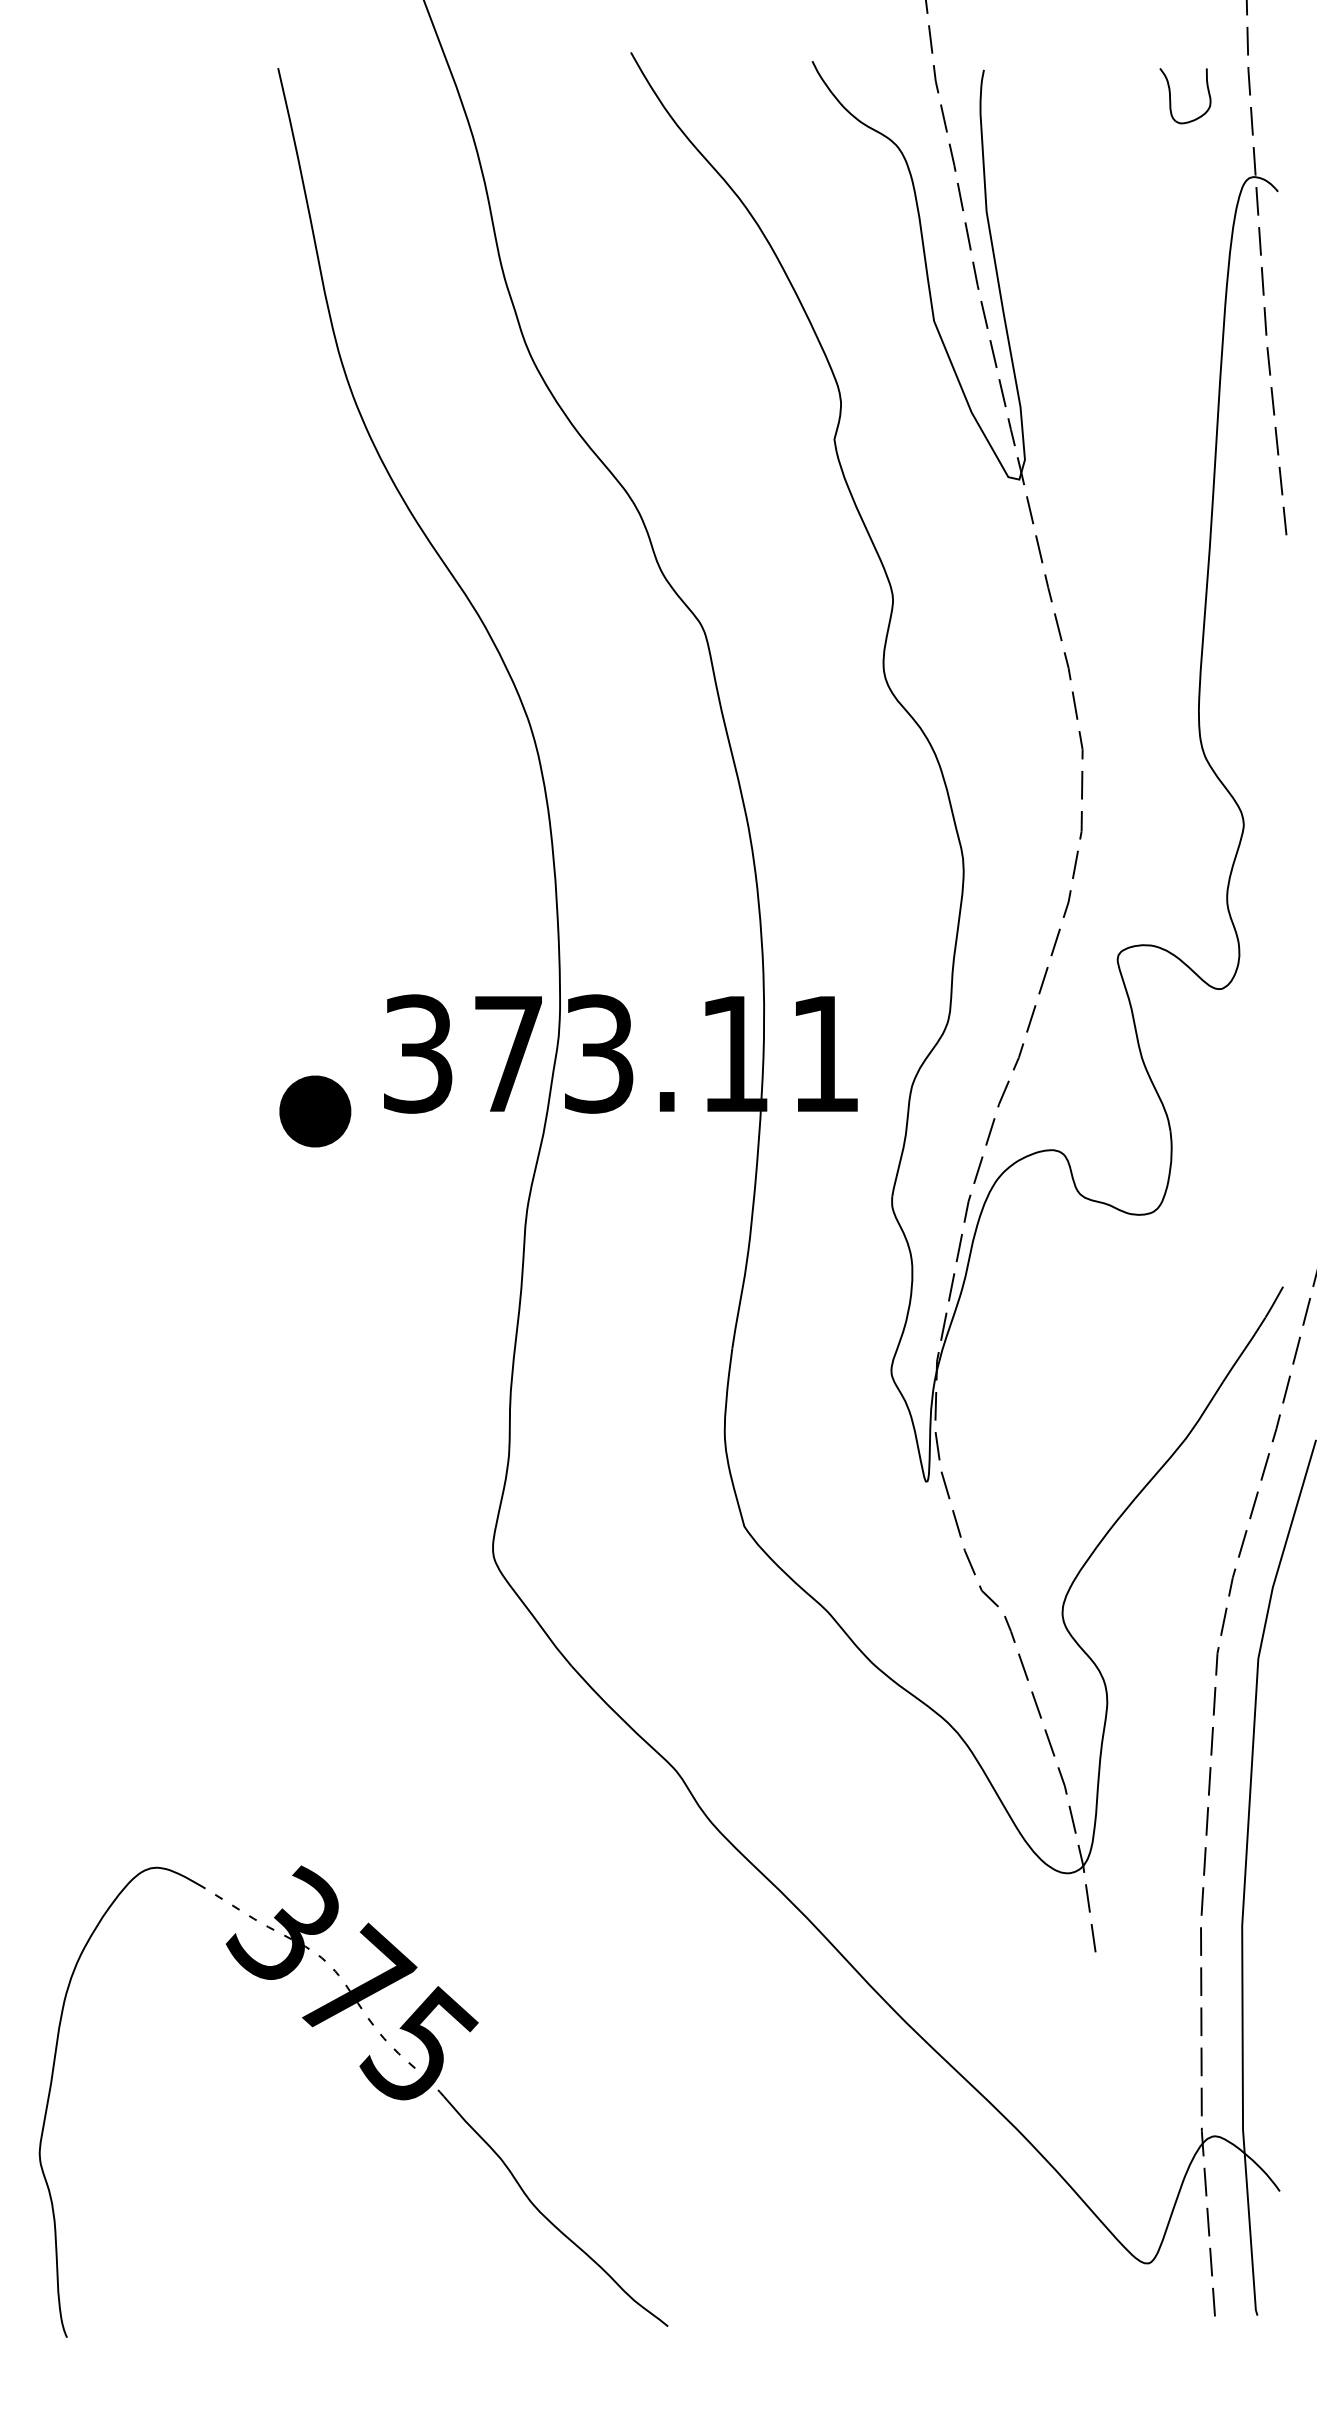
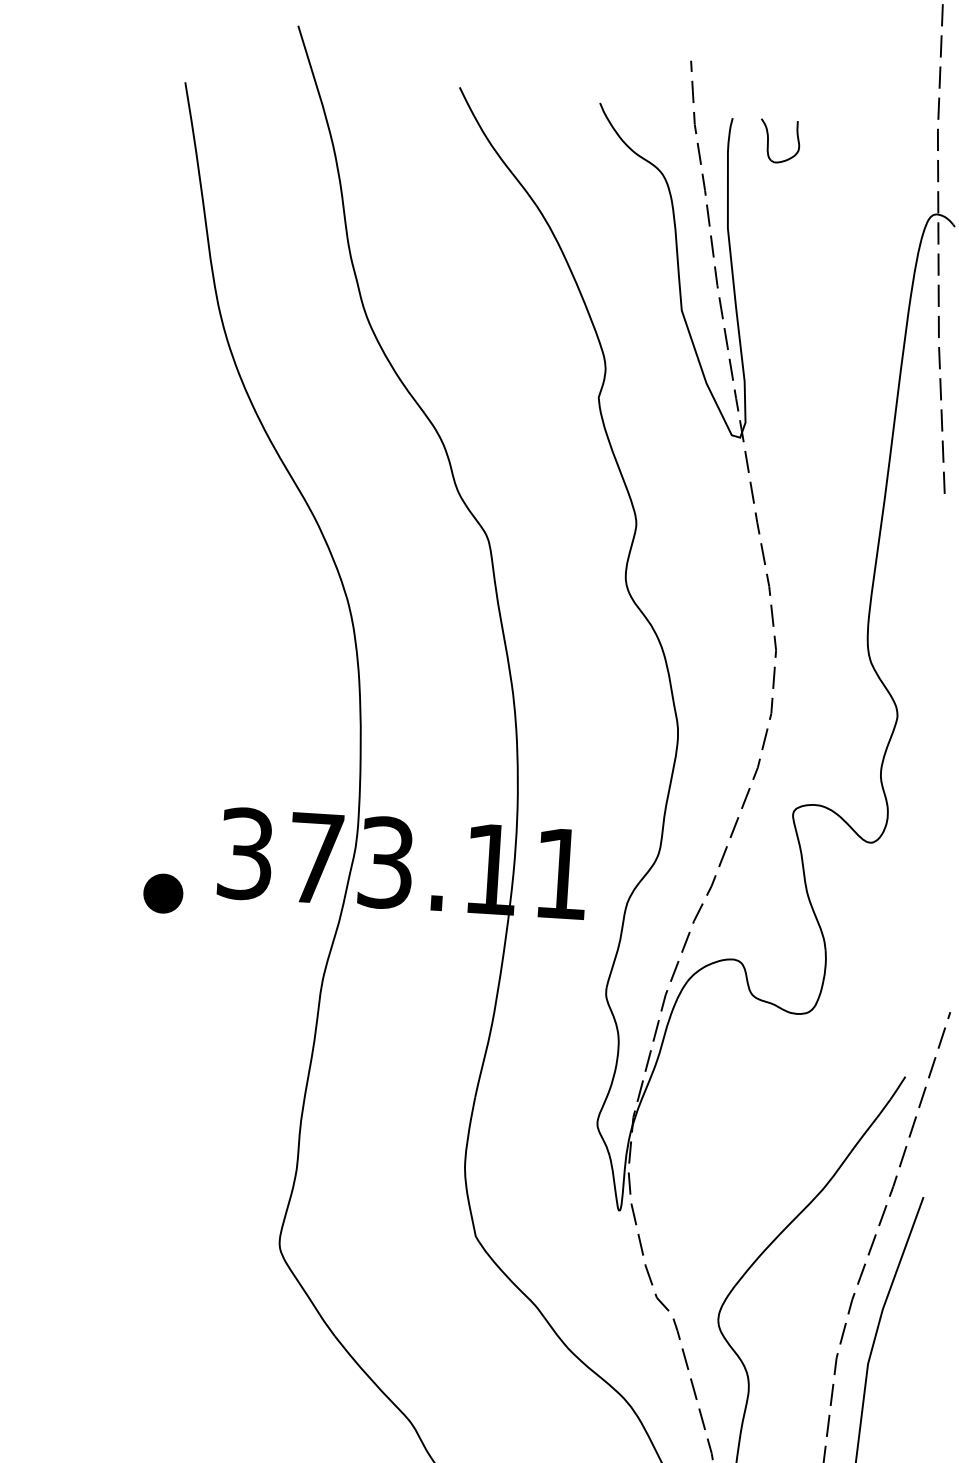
part: (1171, 100) -> (768, 144), moved
part: (315, 1111) -> (163, 893), size x0.71

